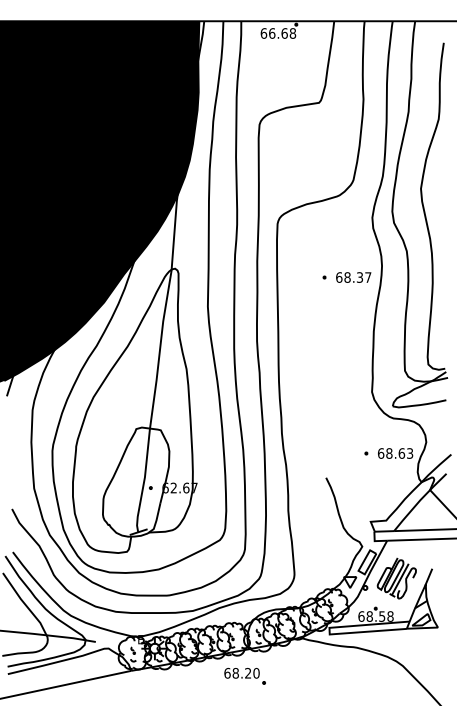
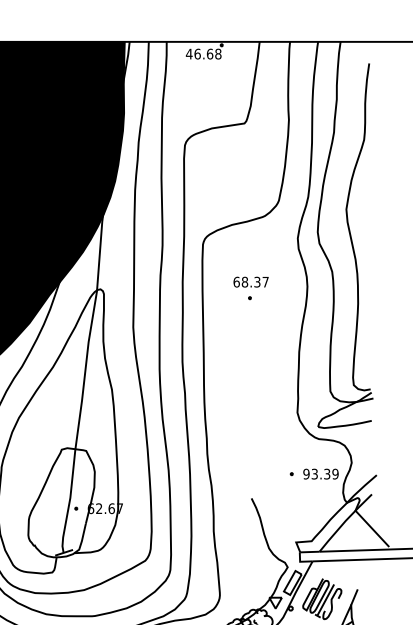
text: (263, 33) -> (188, 54), 66.68 -> 46.68
text: (353, 277) -> (250, 282), moved
text: (395, 453) -> (320, 474), 68.63 -> 93.39

